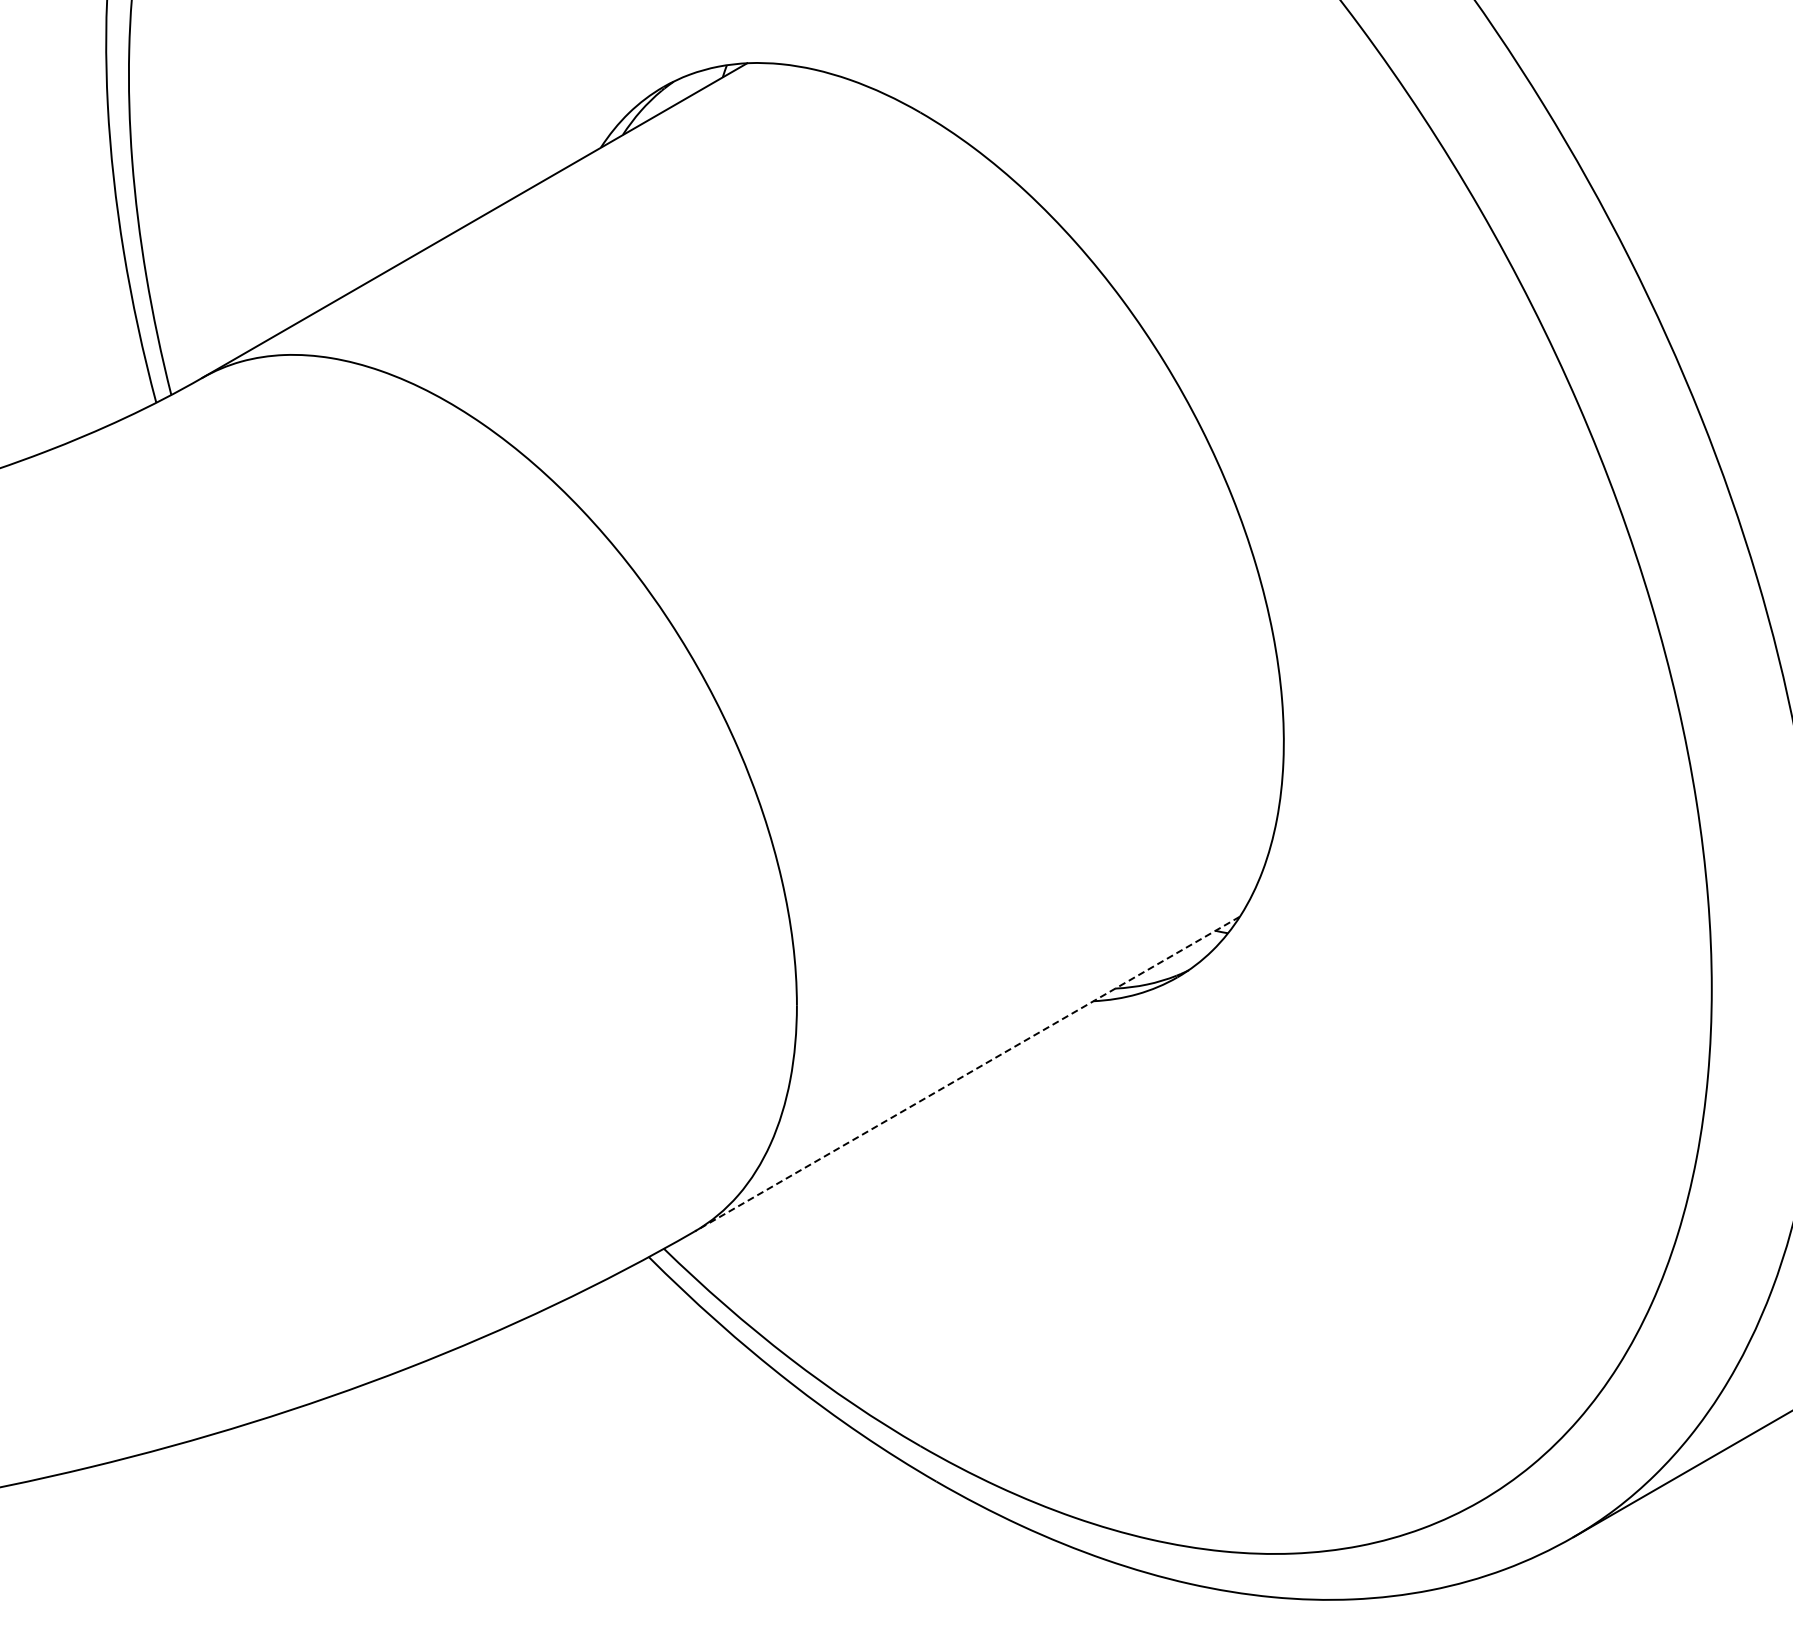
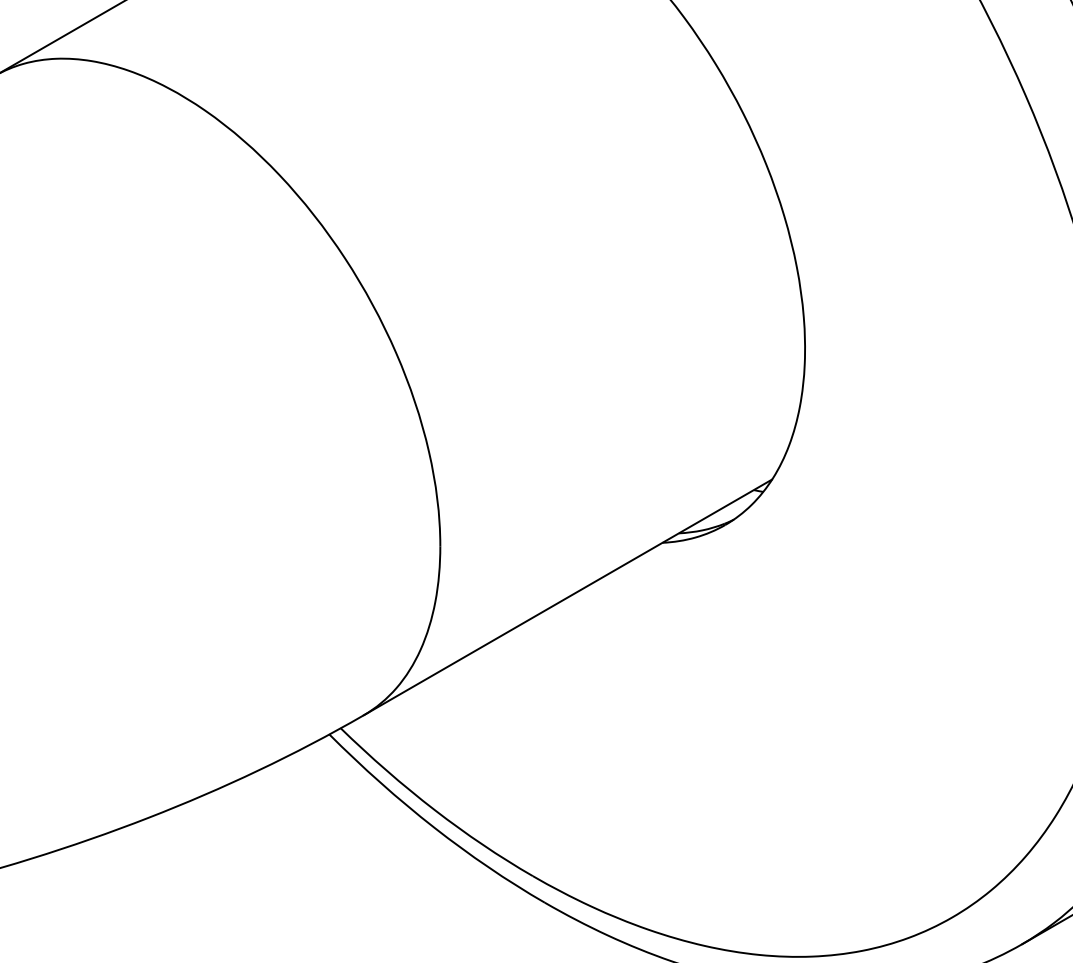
line: (967, 1074) -> (568, 597), dashed -> solid

